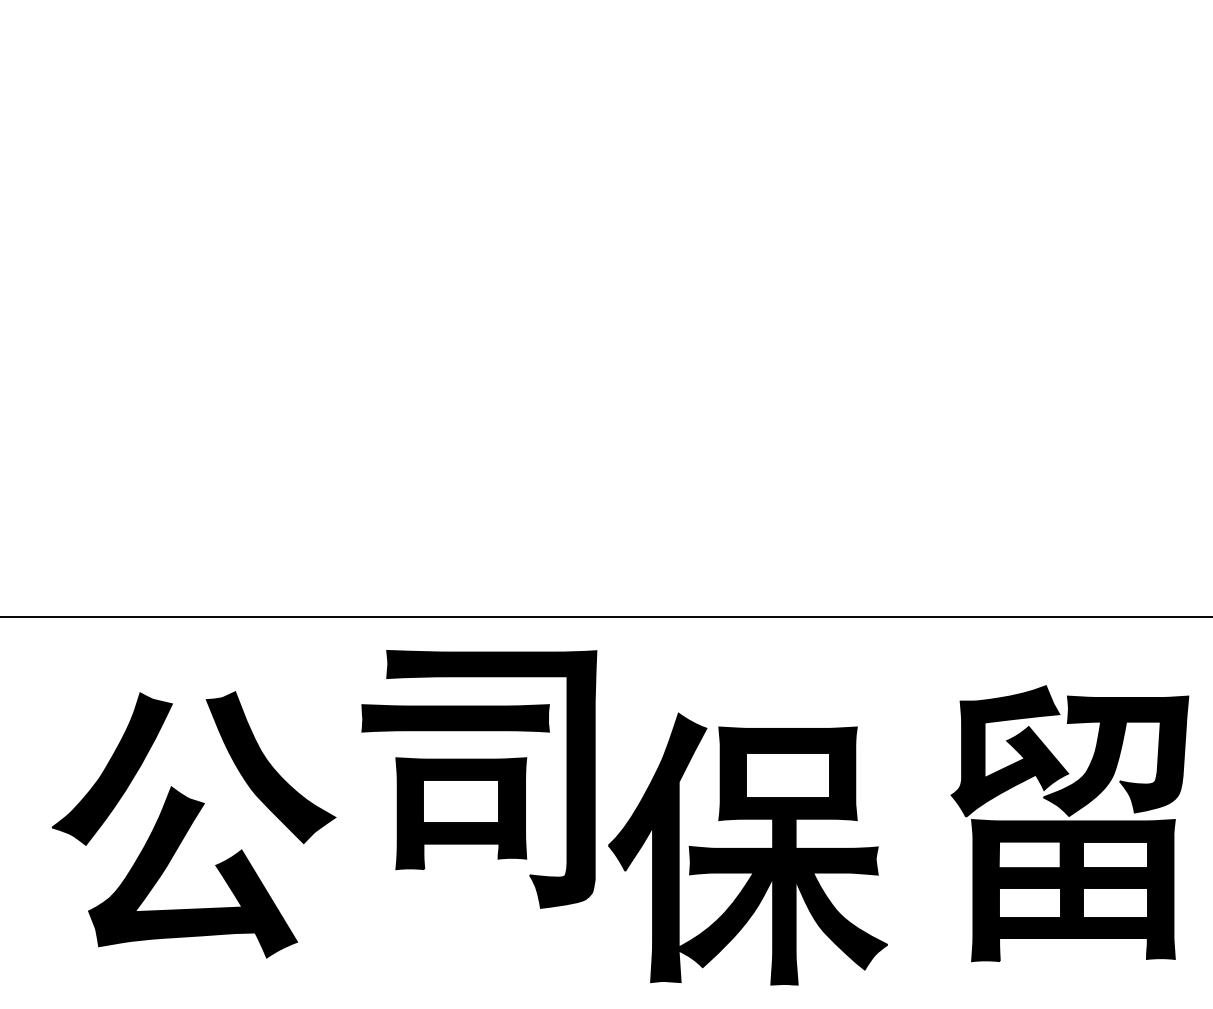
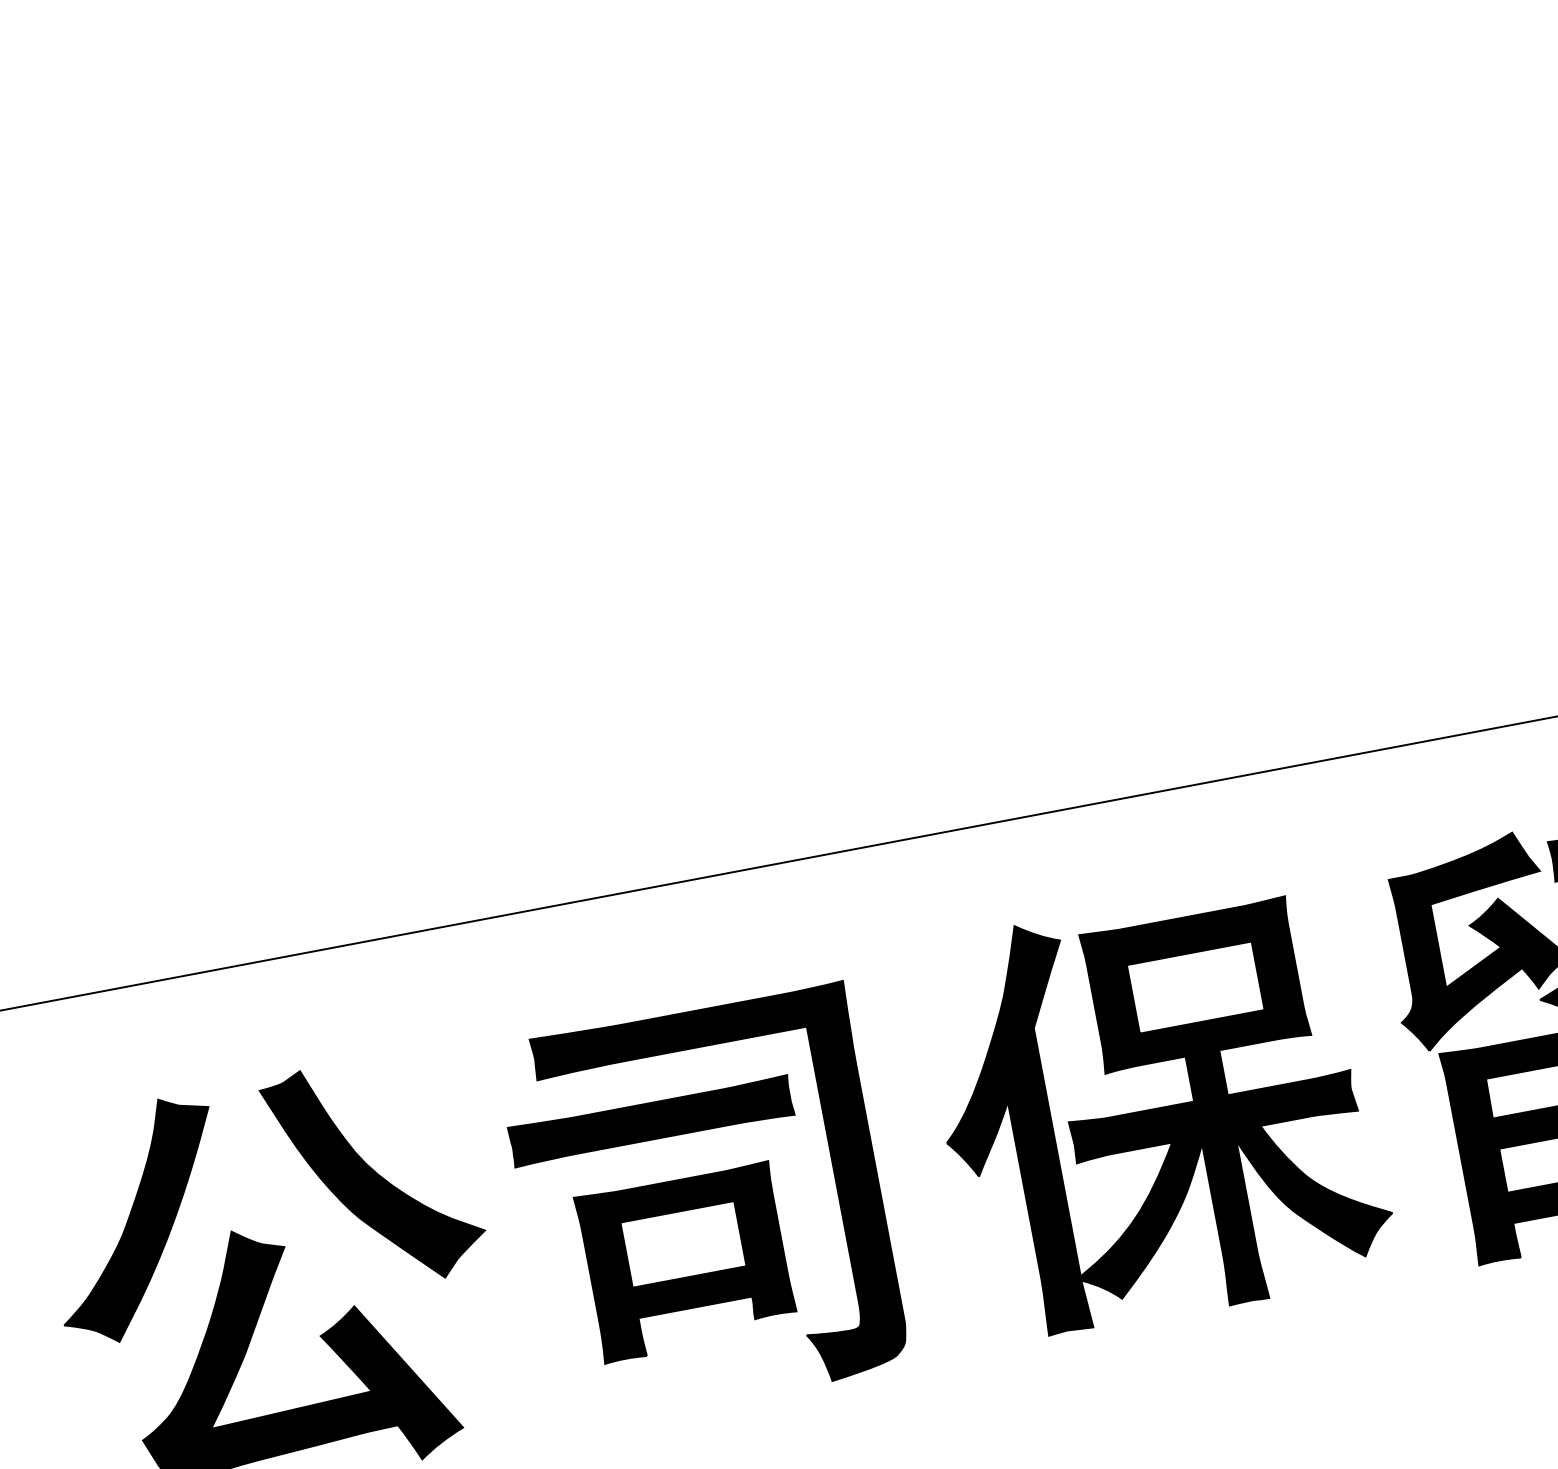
part: (479, 779) -> (704, 1206), moved
part: (747, 848) -> (1155, 1108), moved

